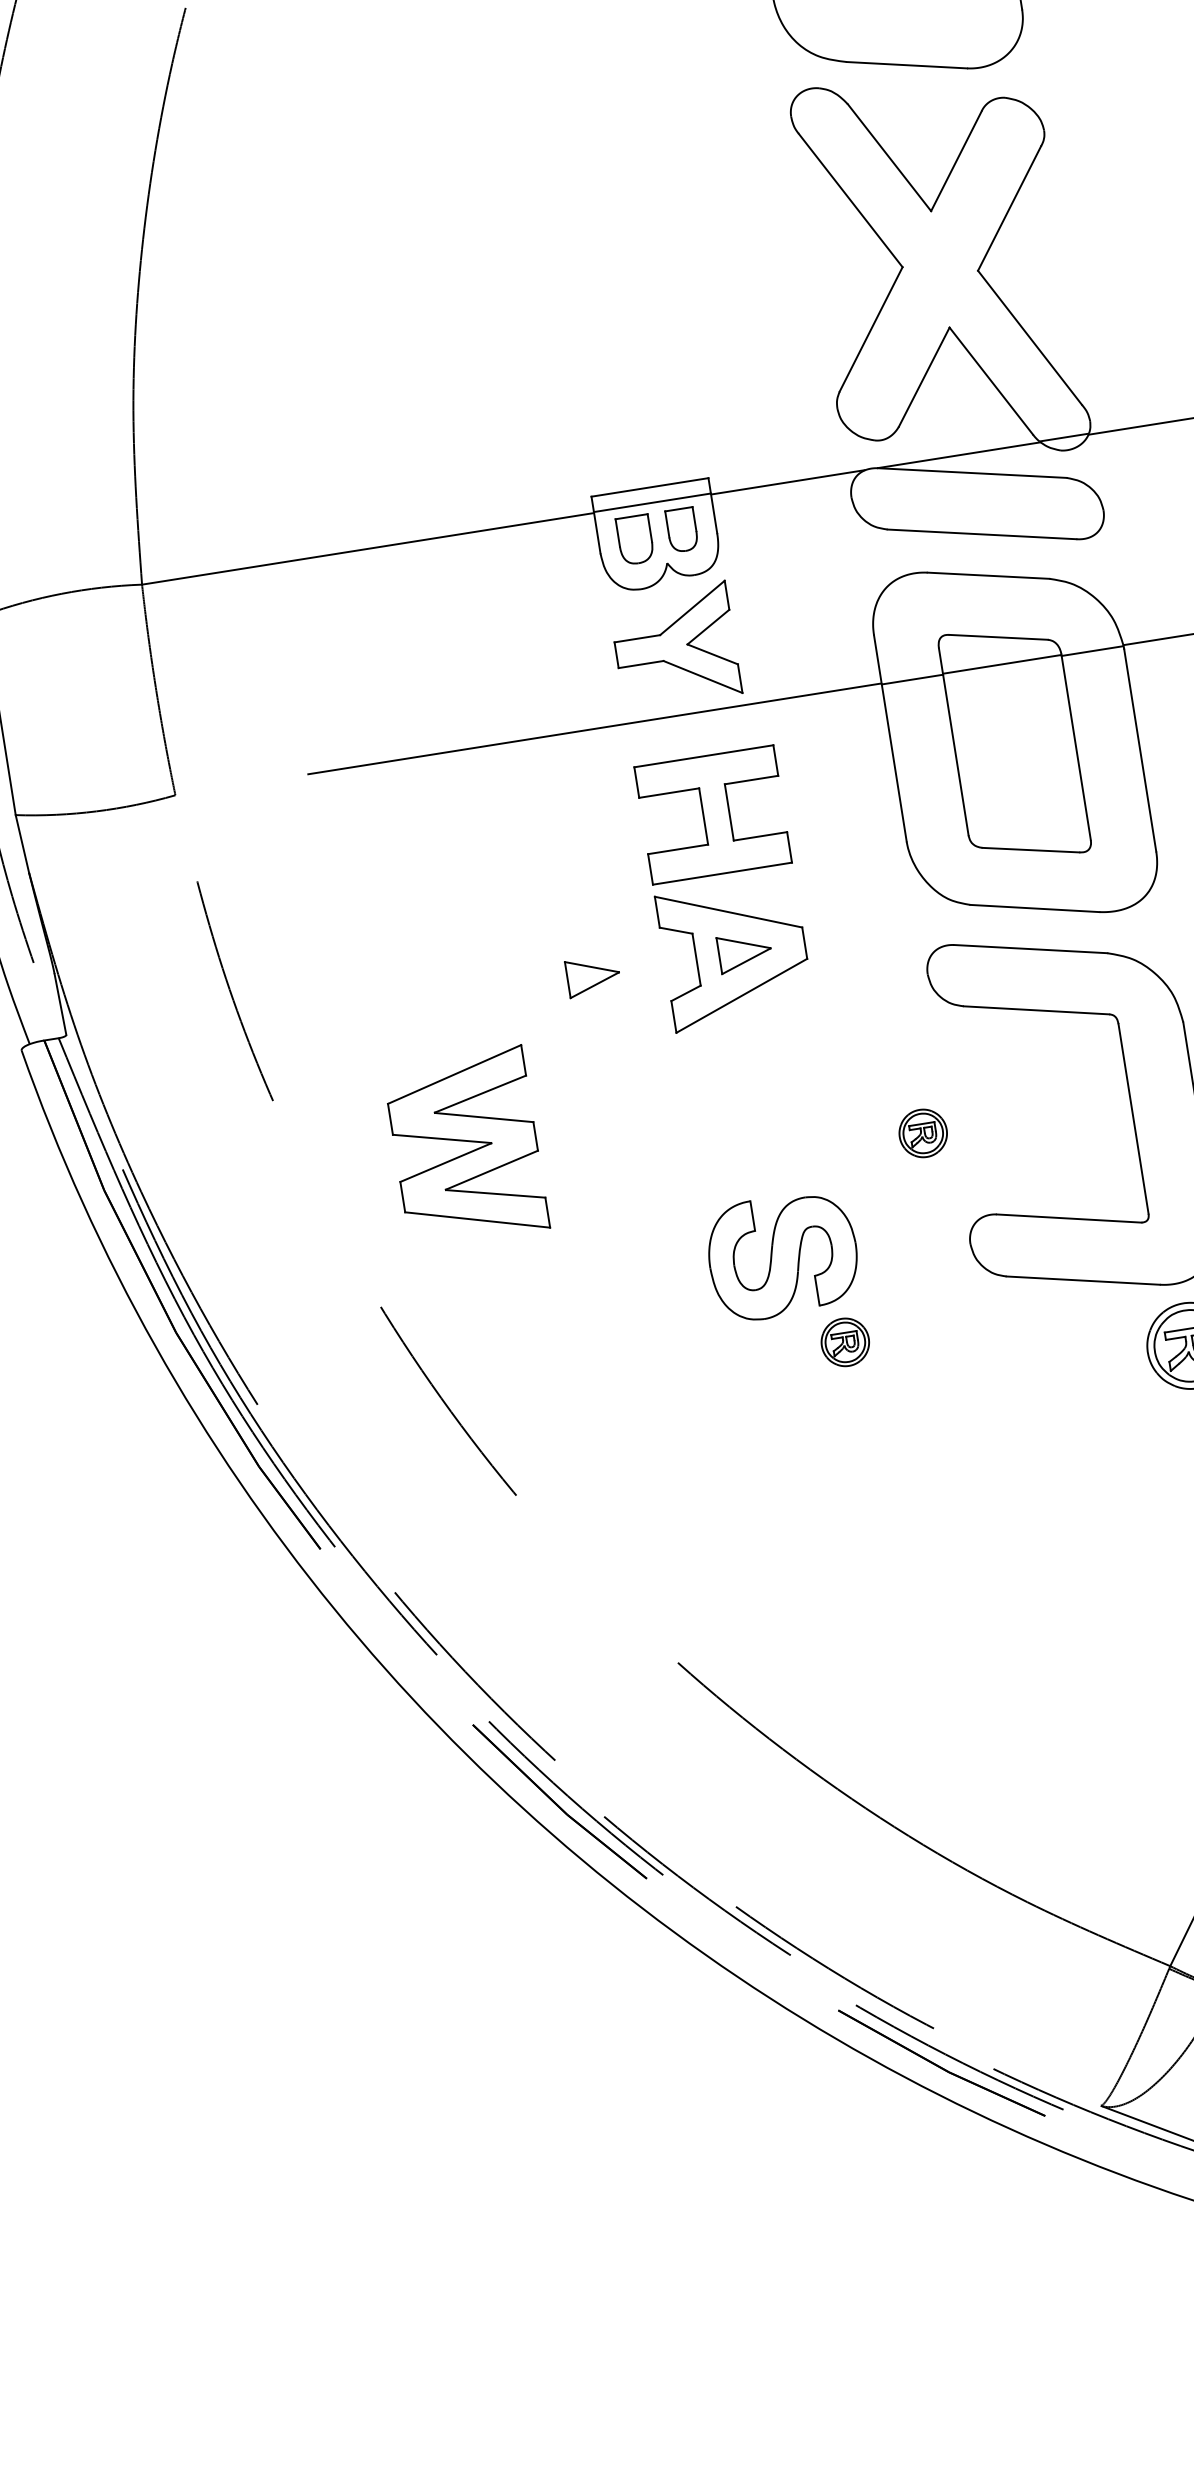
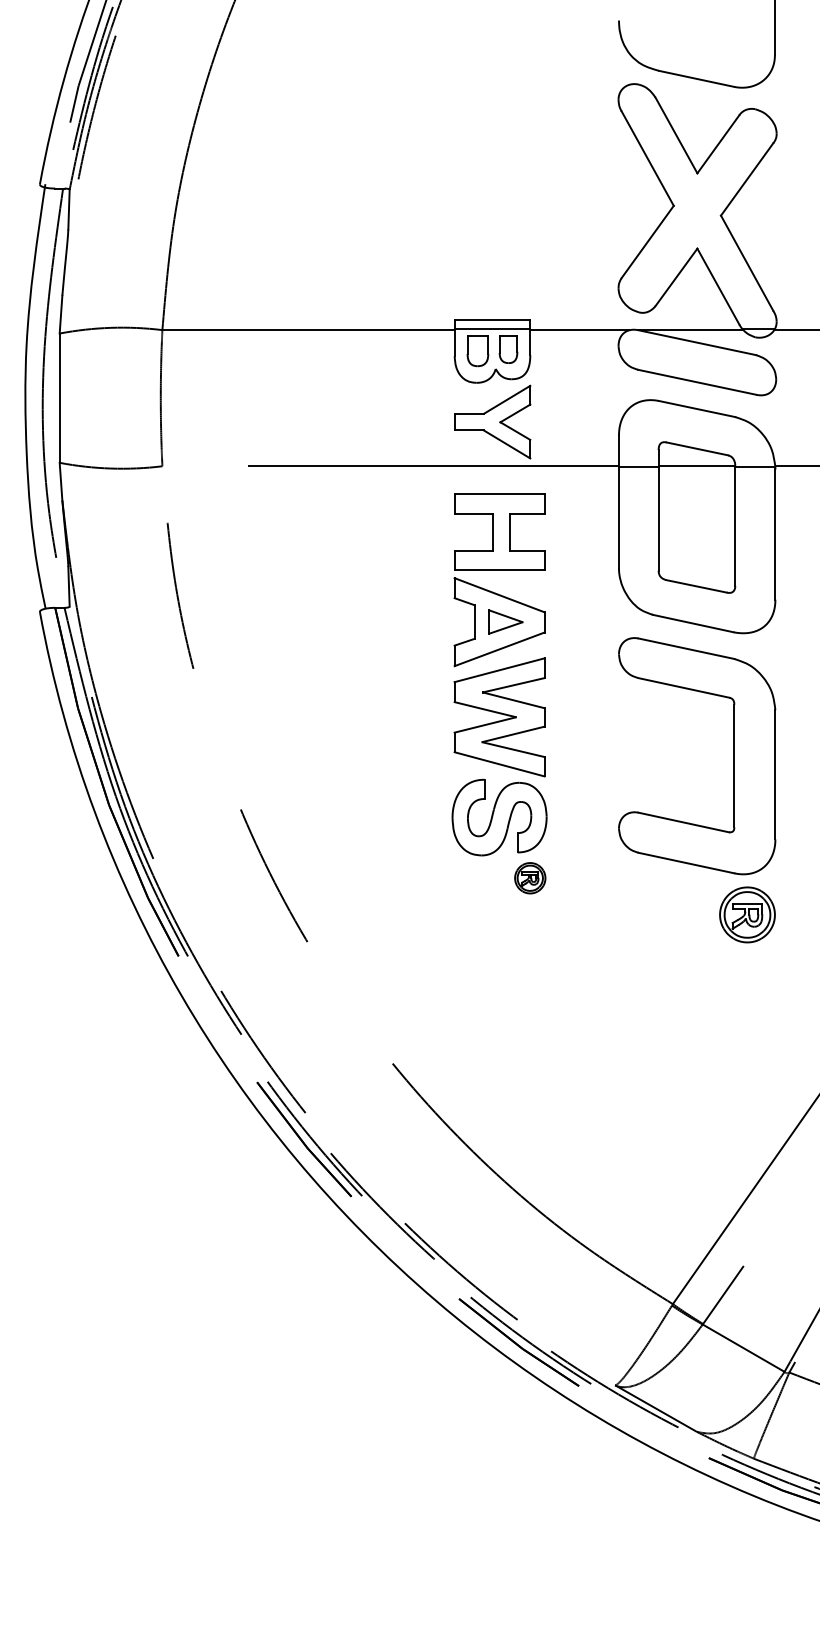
part: (592, 975) -> (407, 621), removed
part: (923, 1133) -> (600, 754), removed
part: (466, 1147) -> (499, 717), moved

